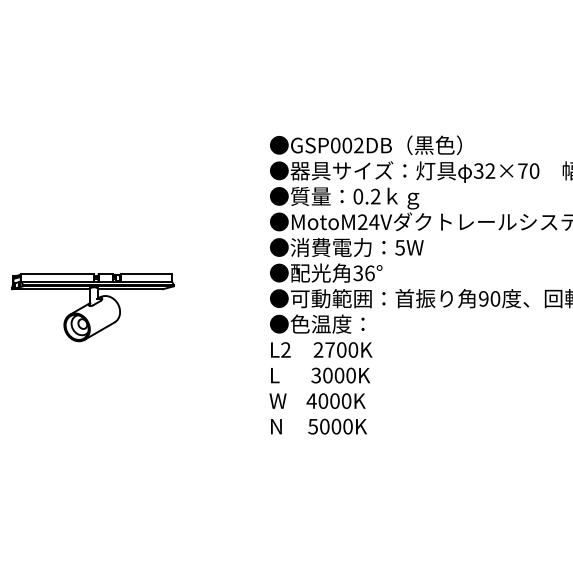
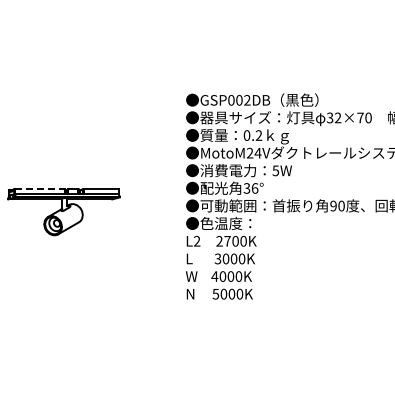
line: (58, 273) -> (40, 188), solid -> dashed

